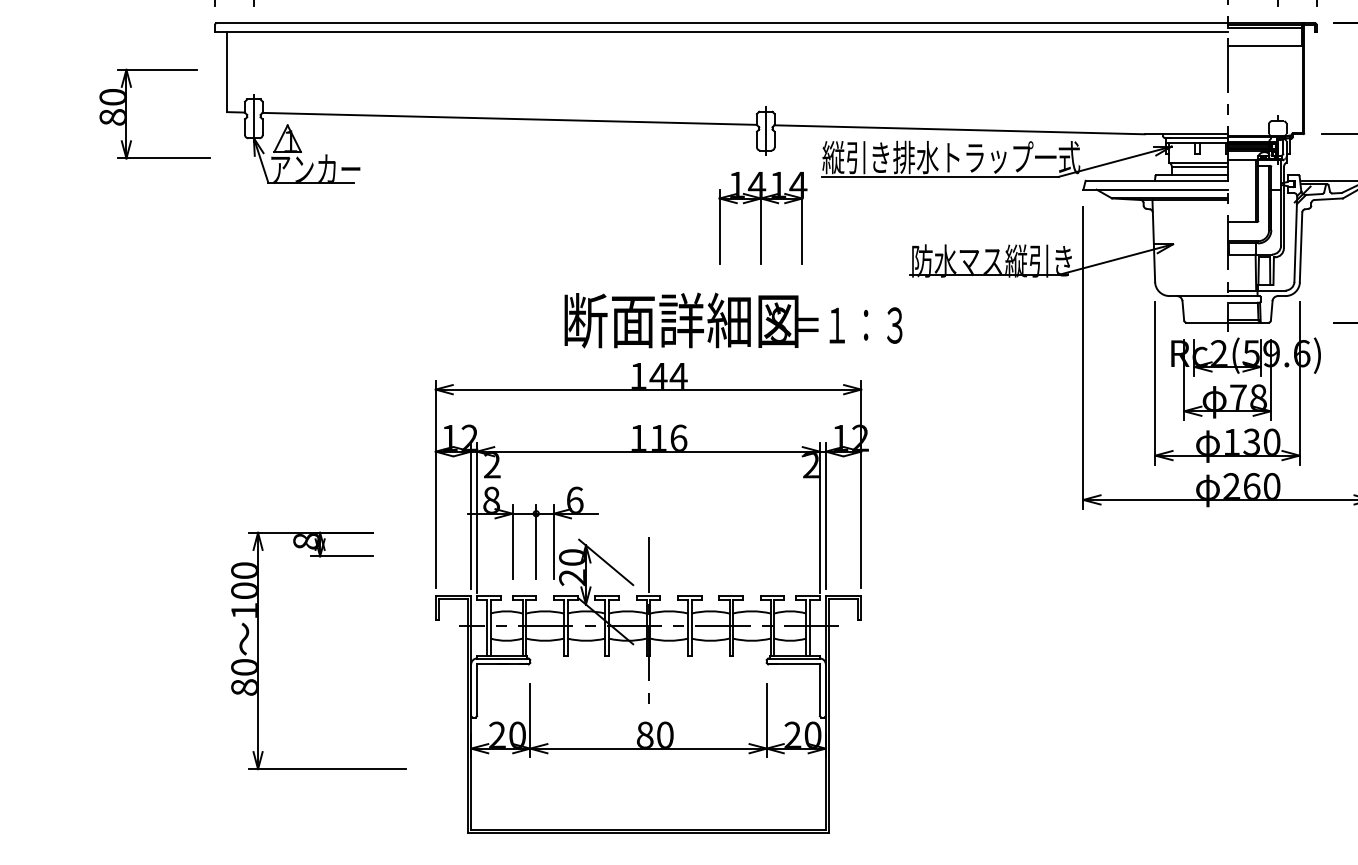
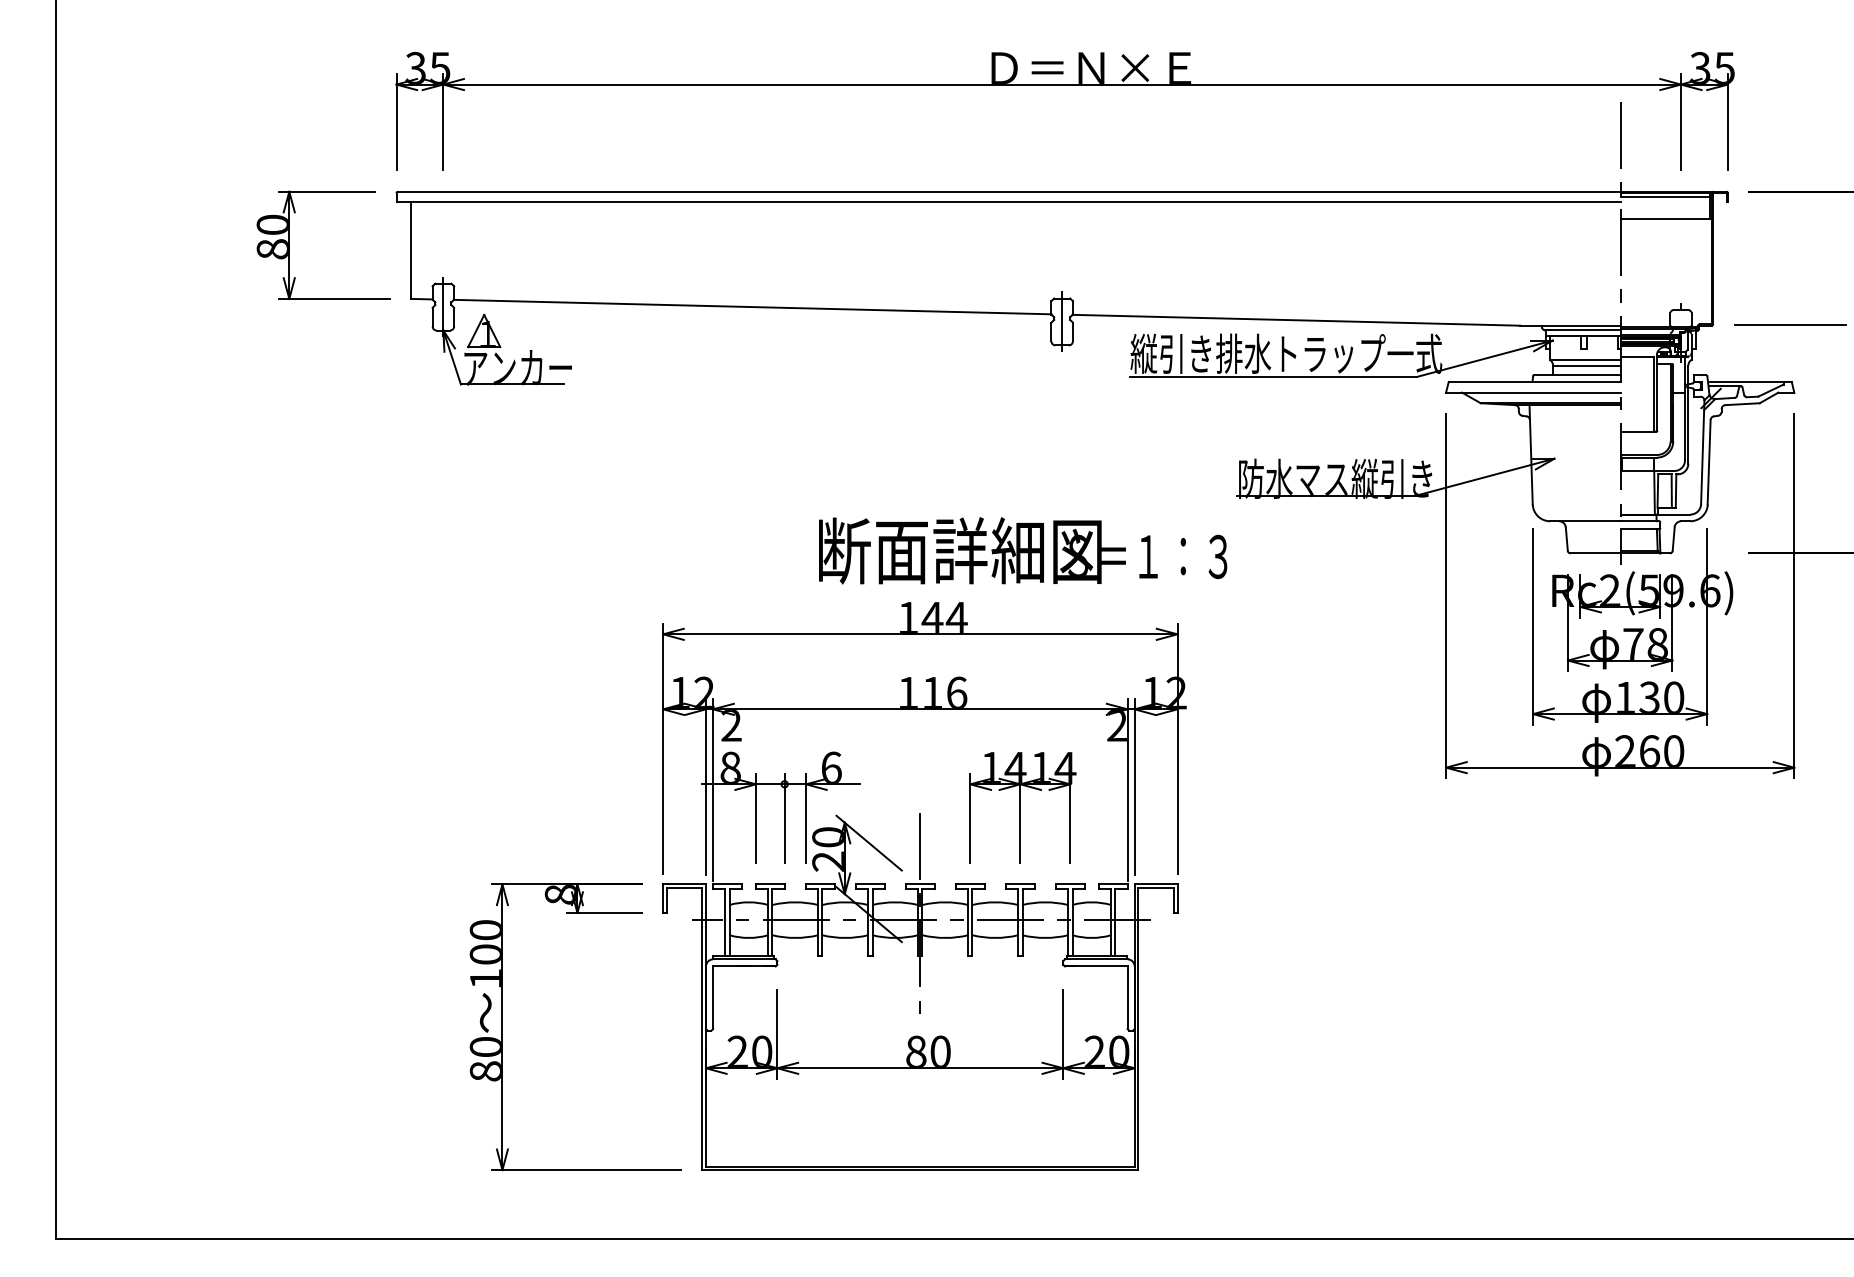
part: (126, 113) -> (289, 244), moved
part: (762, 217) -> (1022, 807), moved
part: (258, 651) -> (502, 1027), moved

